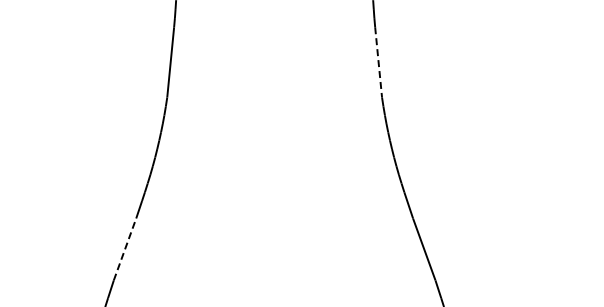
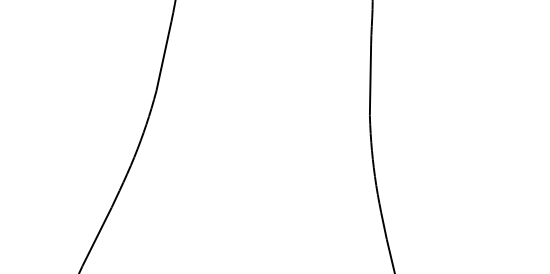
line: (378, 62) -> (370, 80), dashed -> solid
line: (125, 249) -> (97, 236), dashed -> solid

